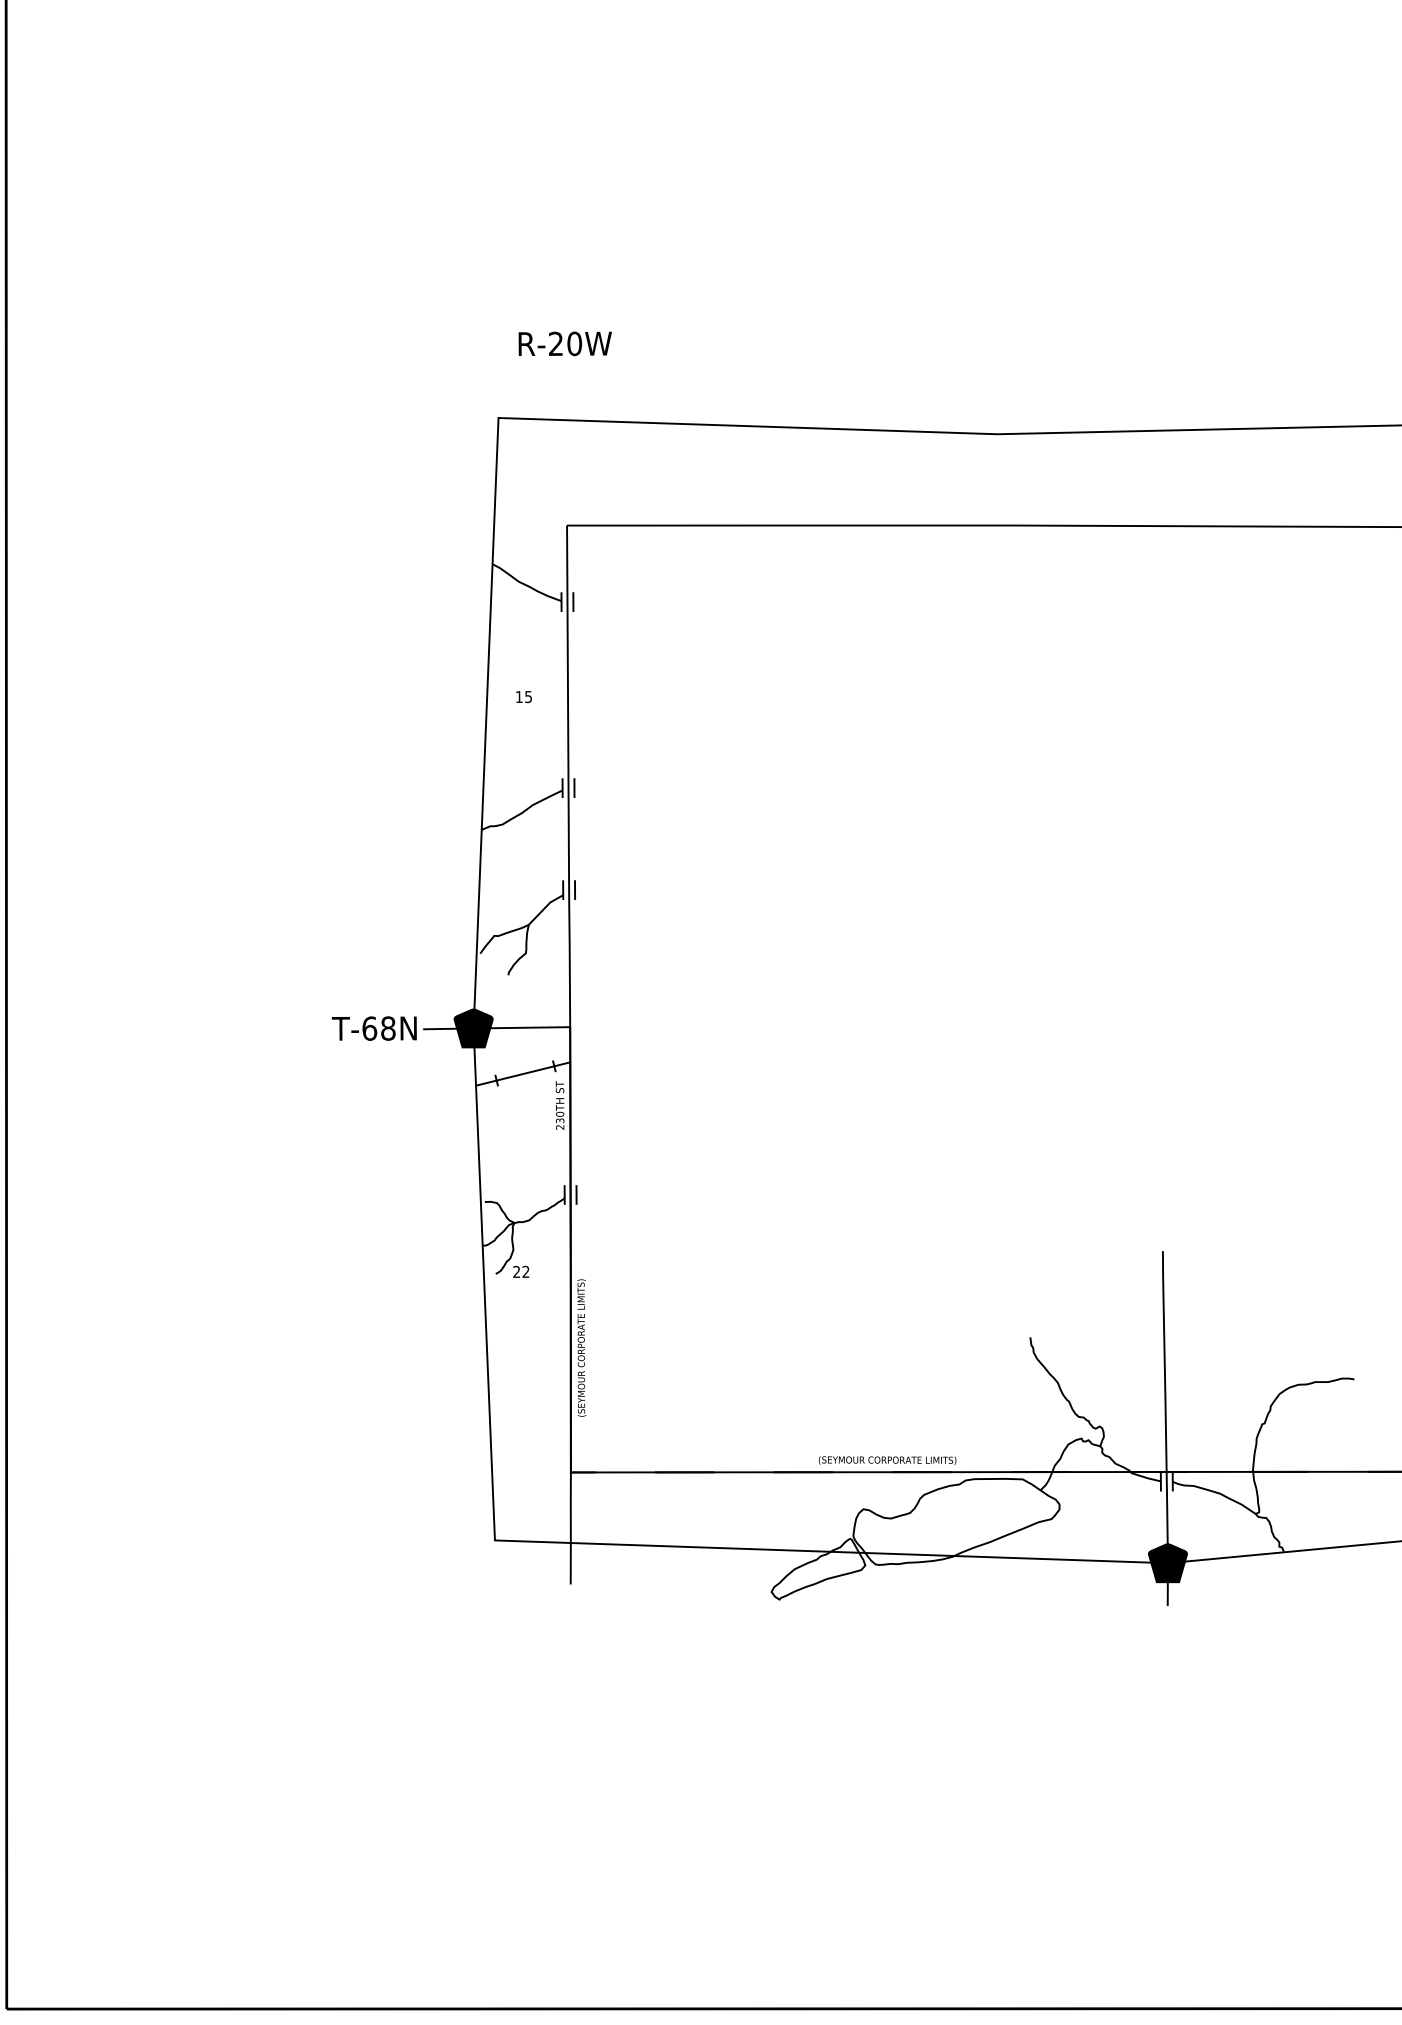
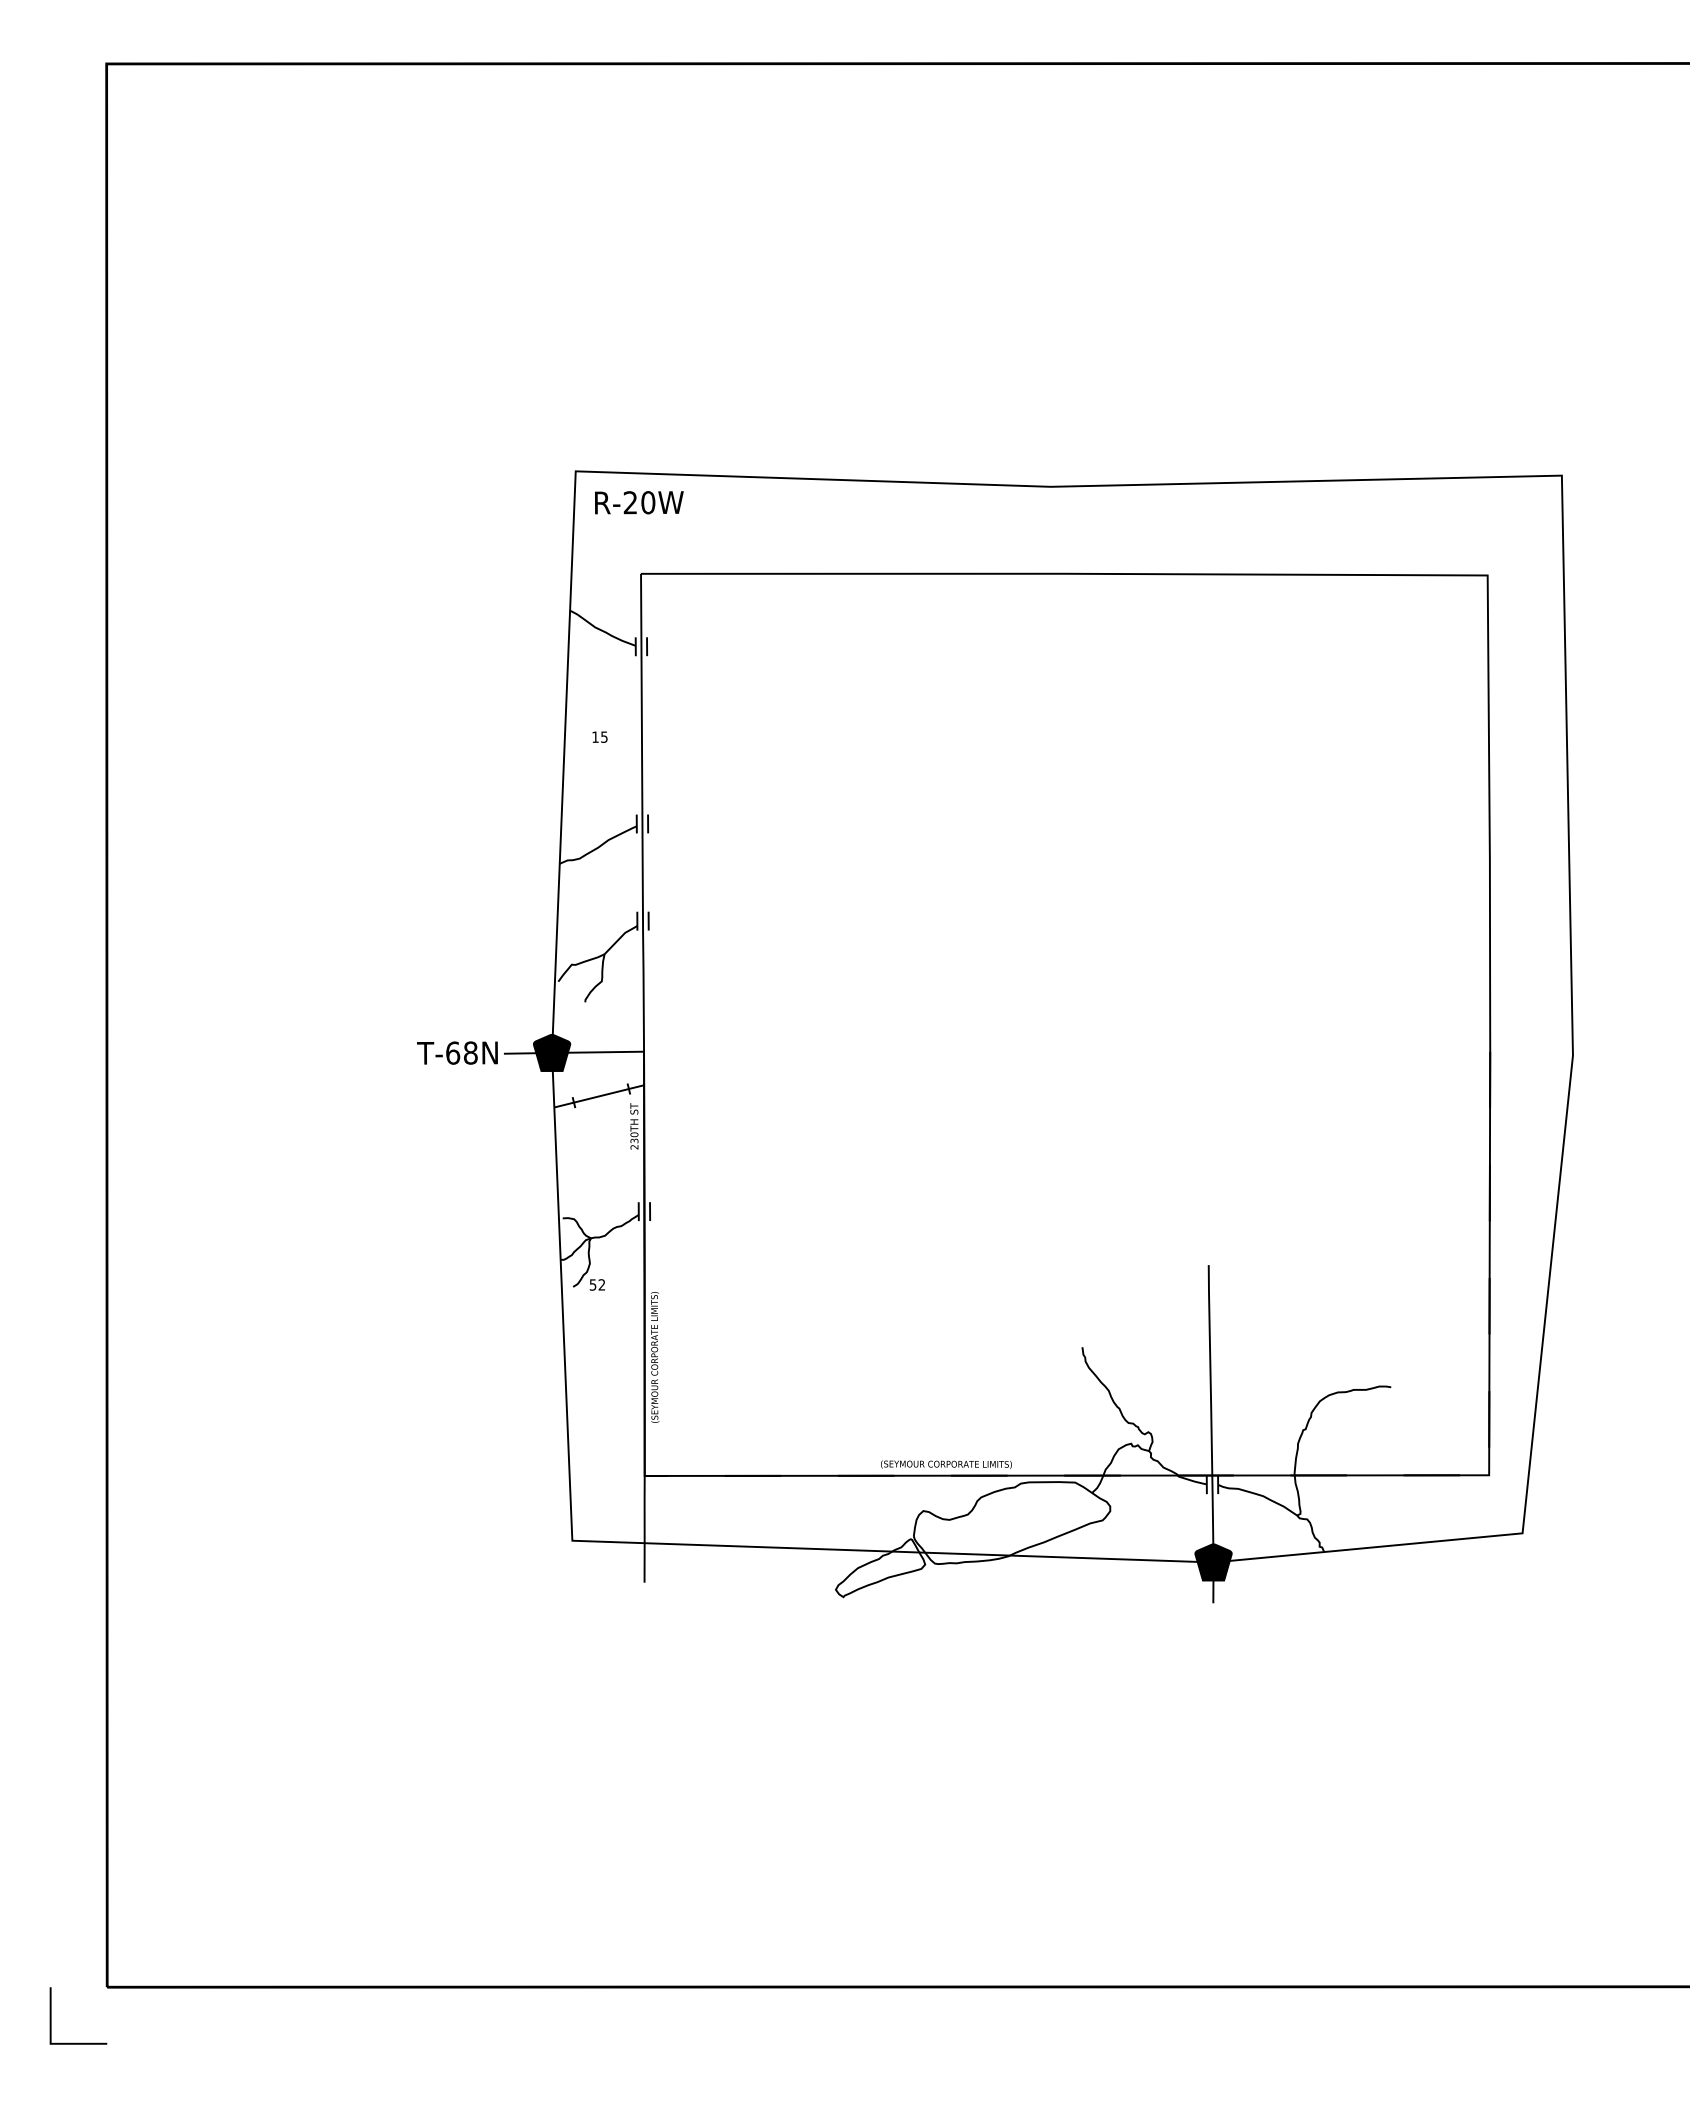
text: (565, 343) -> (639, 502), moved
text: (516, 1271) -> (592, 1284), 22 -> 52

